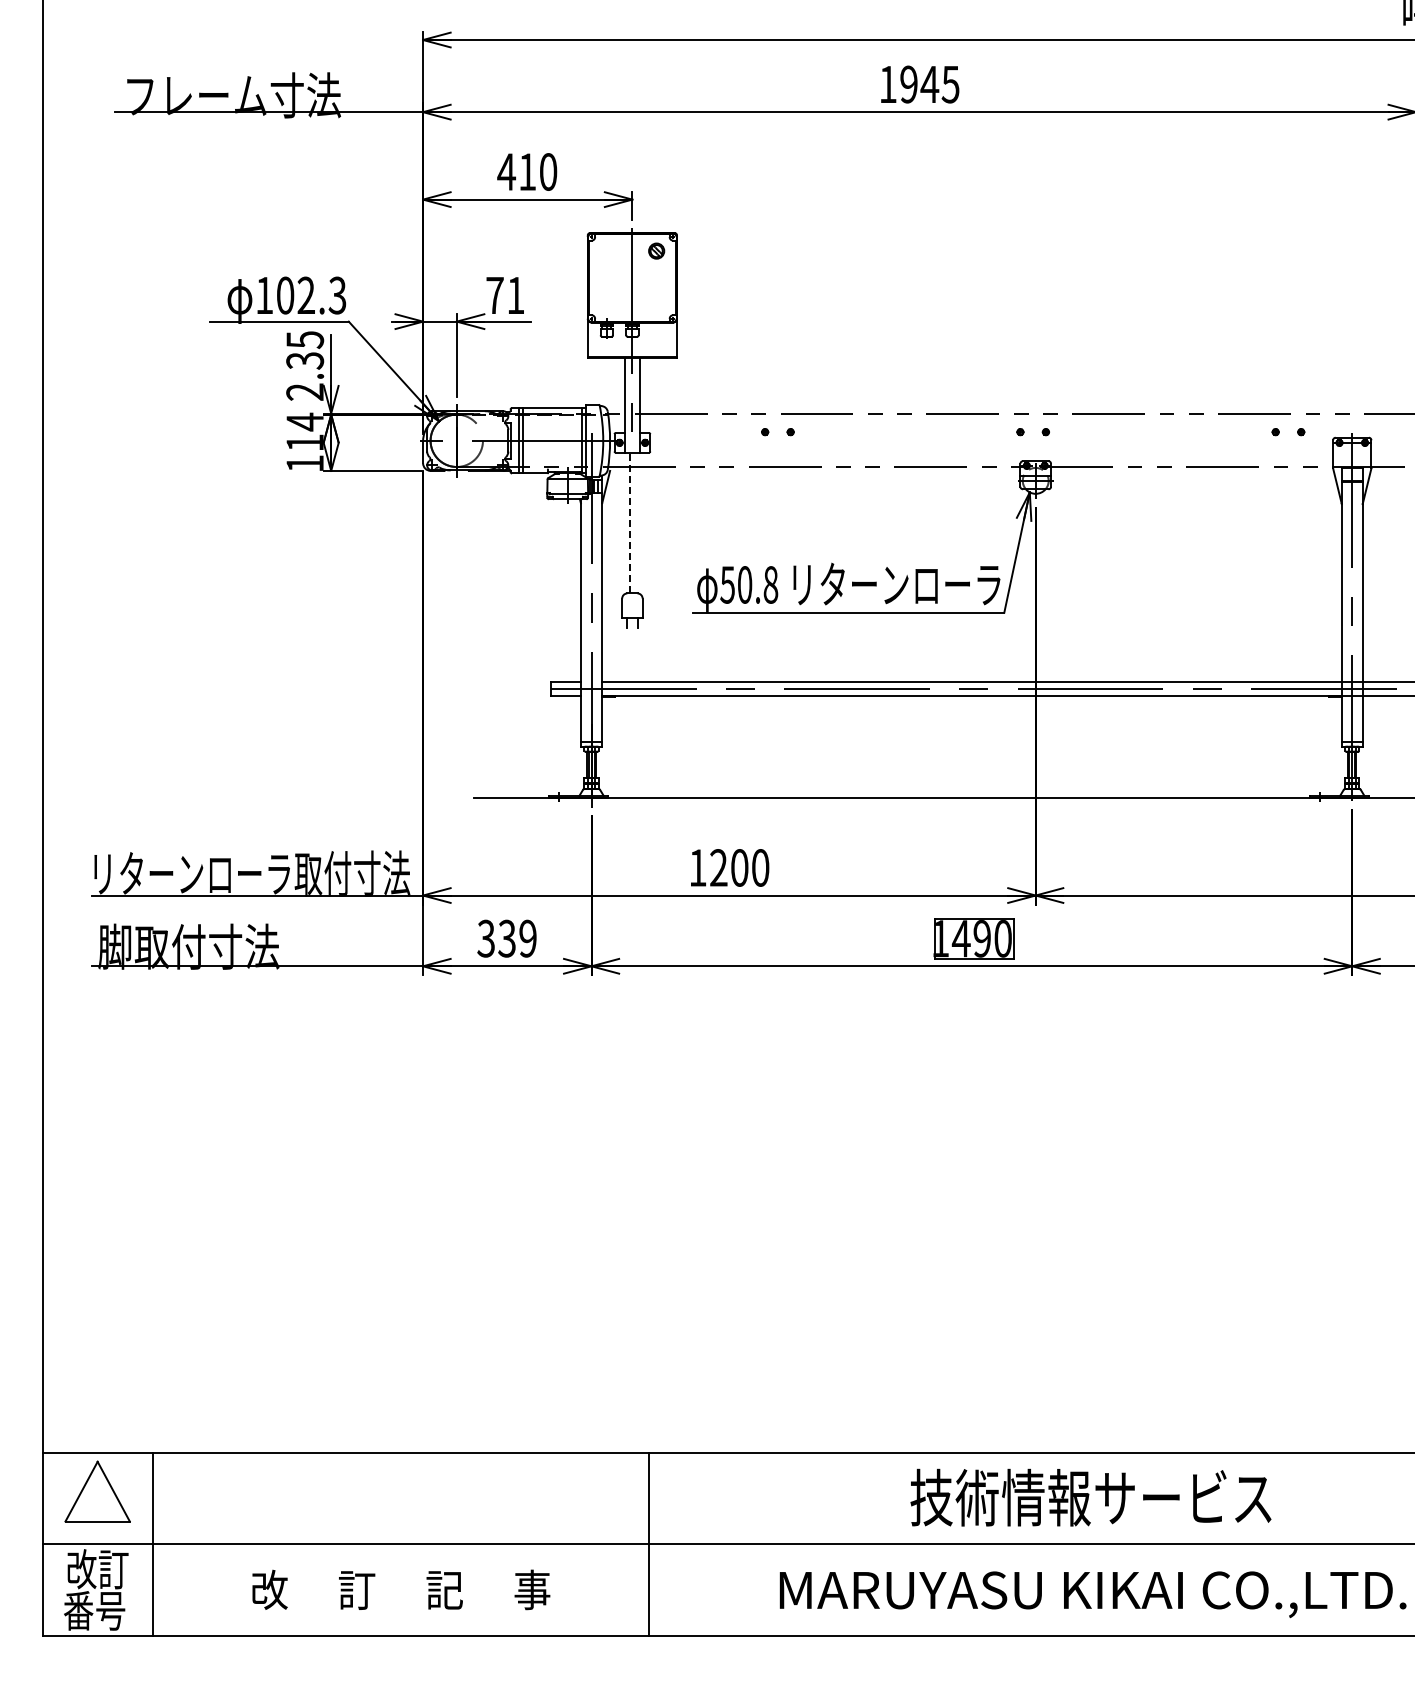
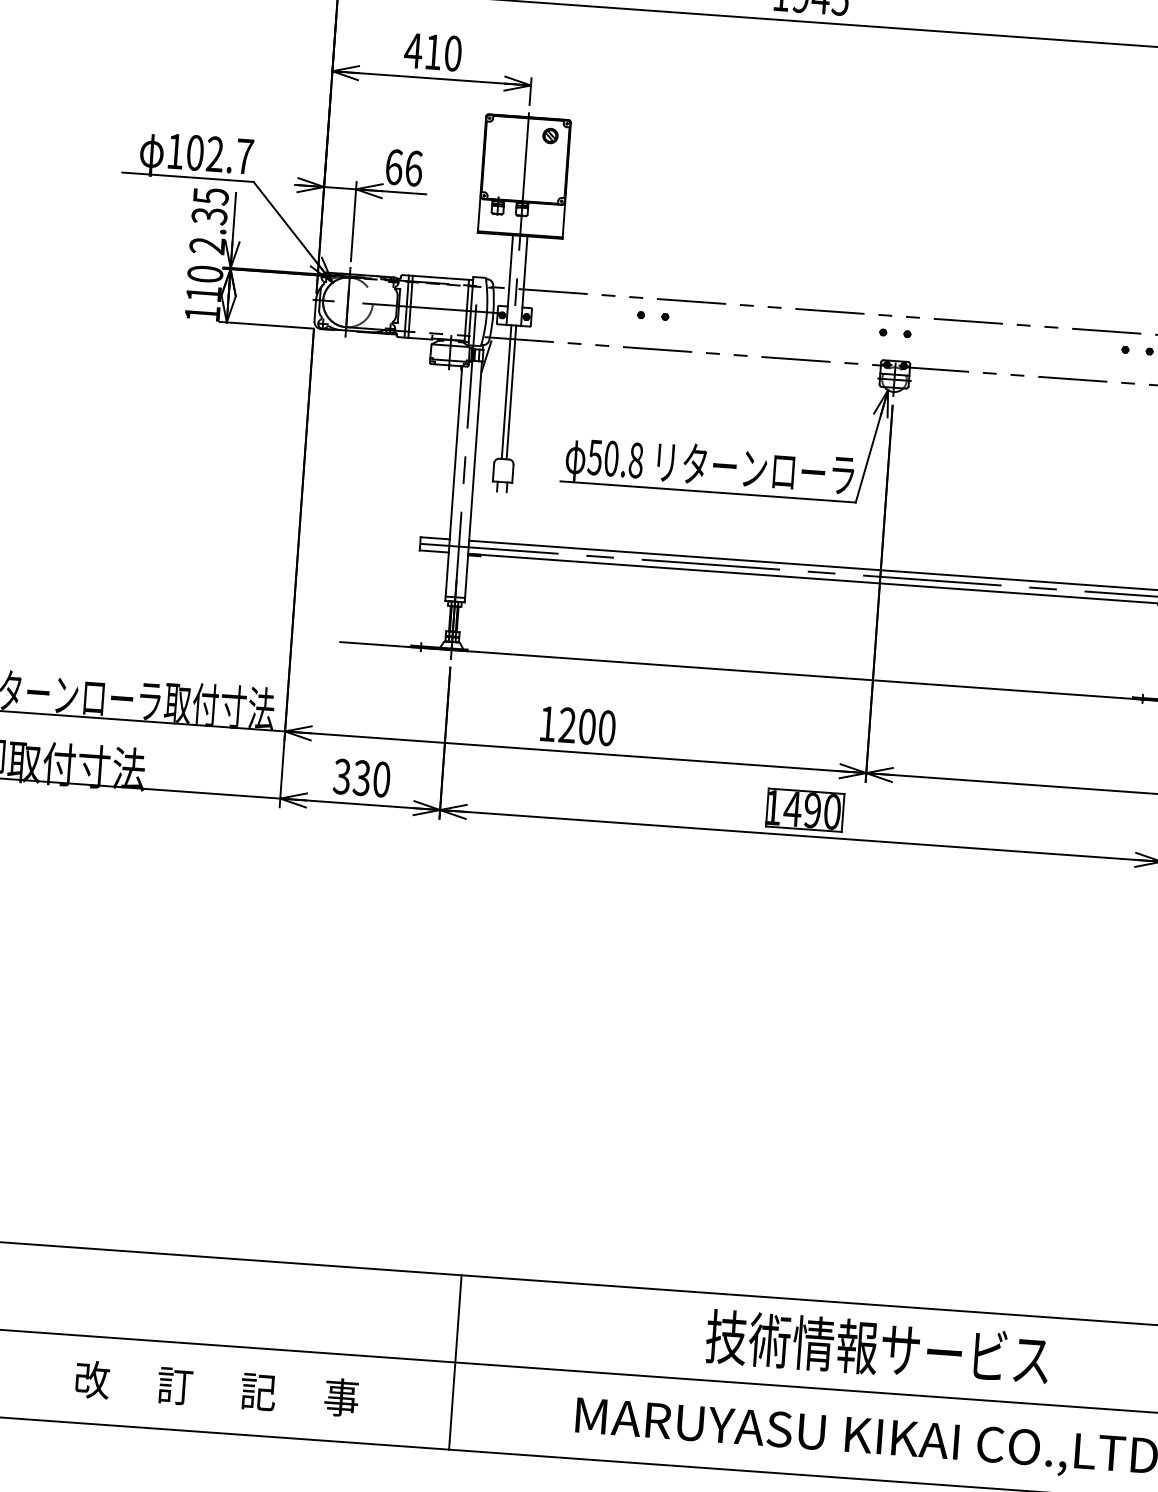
text: (337, 295) -> (244, 156), 102.3 -> 102.7
text: (505, 295) -> (404, 167), 71 -> 66
text: (305, 421) -> (205, 273), 114 -> 110
line: (629, 522) -> (506, 391), dashed -> solid
line: (634, 522) -> (511, 391), added
text: (527, 938) -> (381, 779), 339 -> 330

